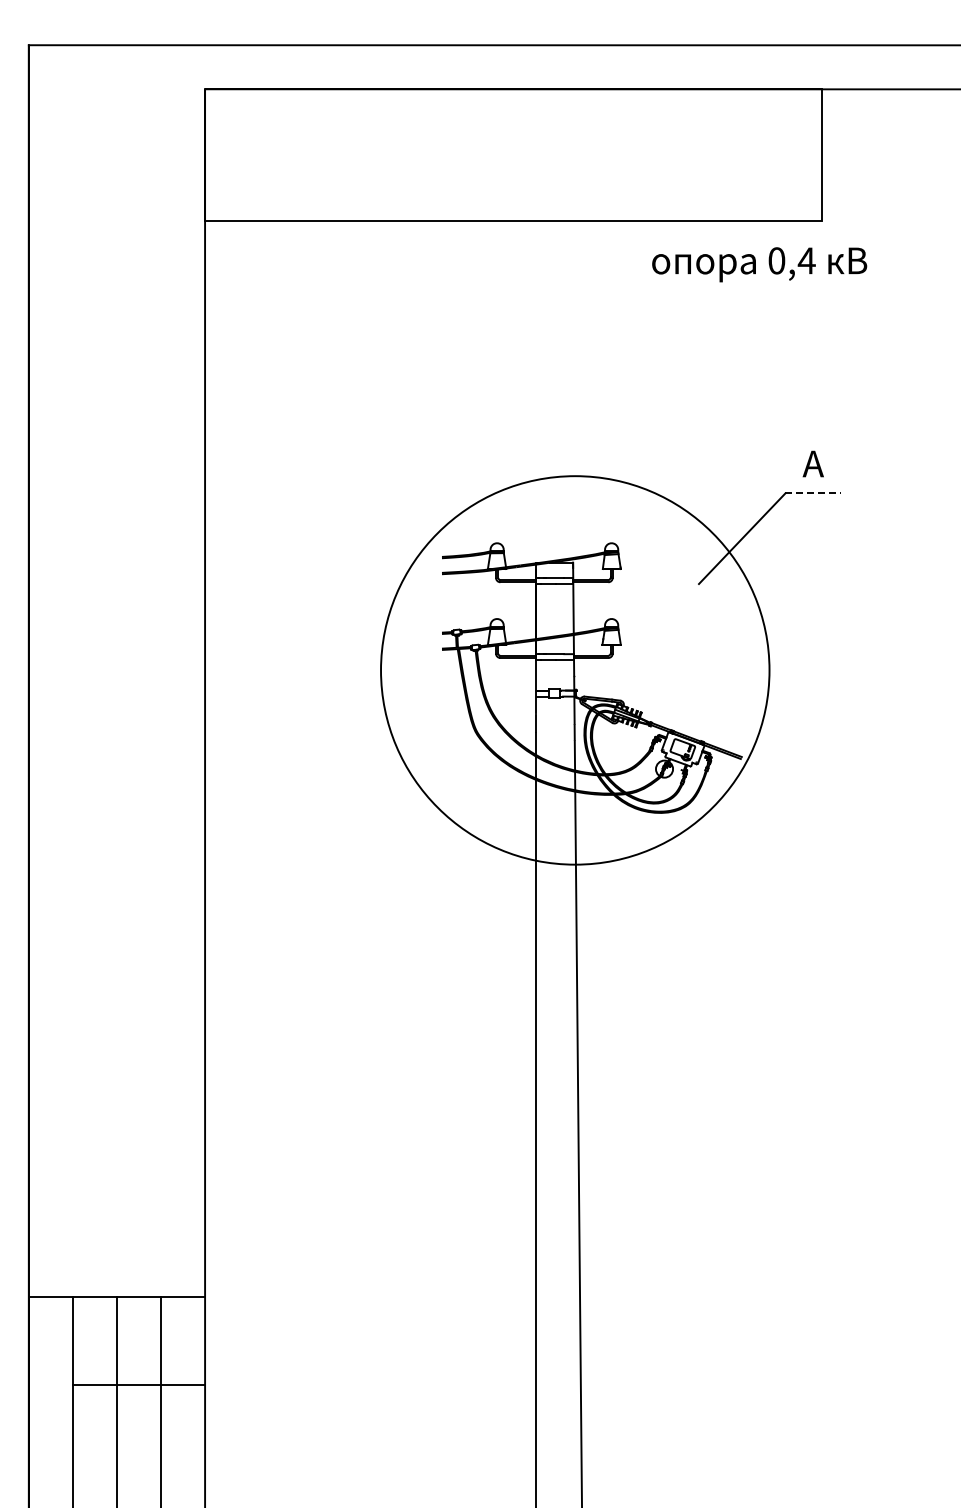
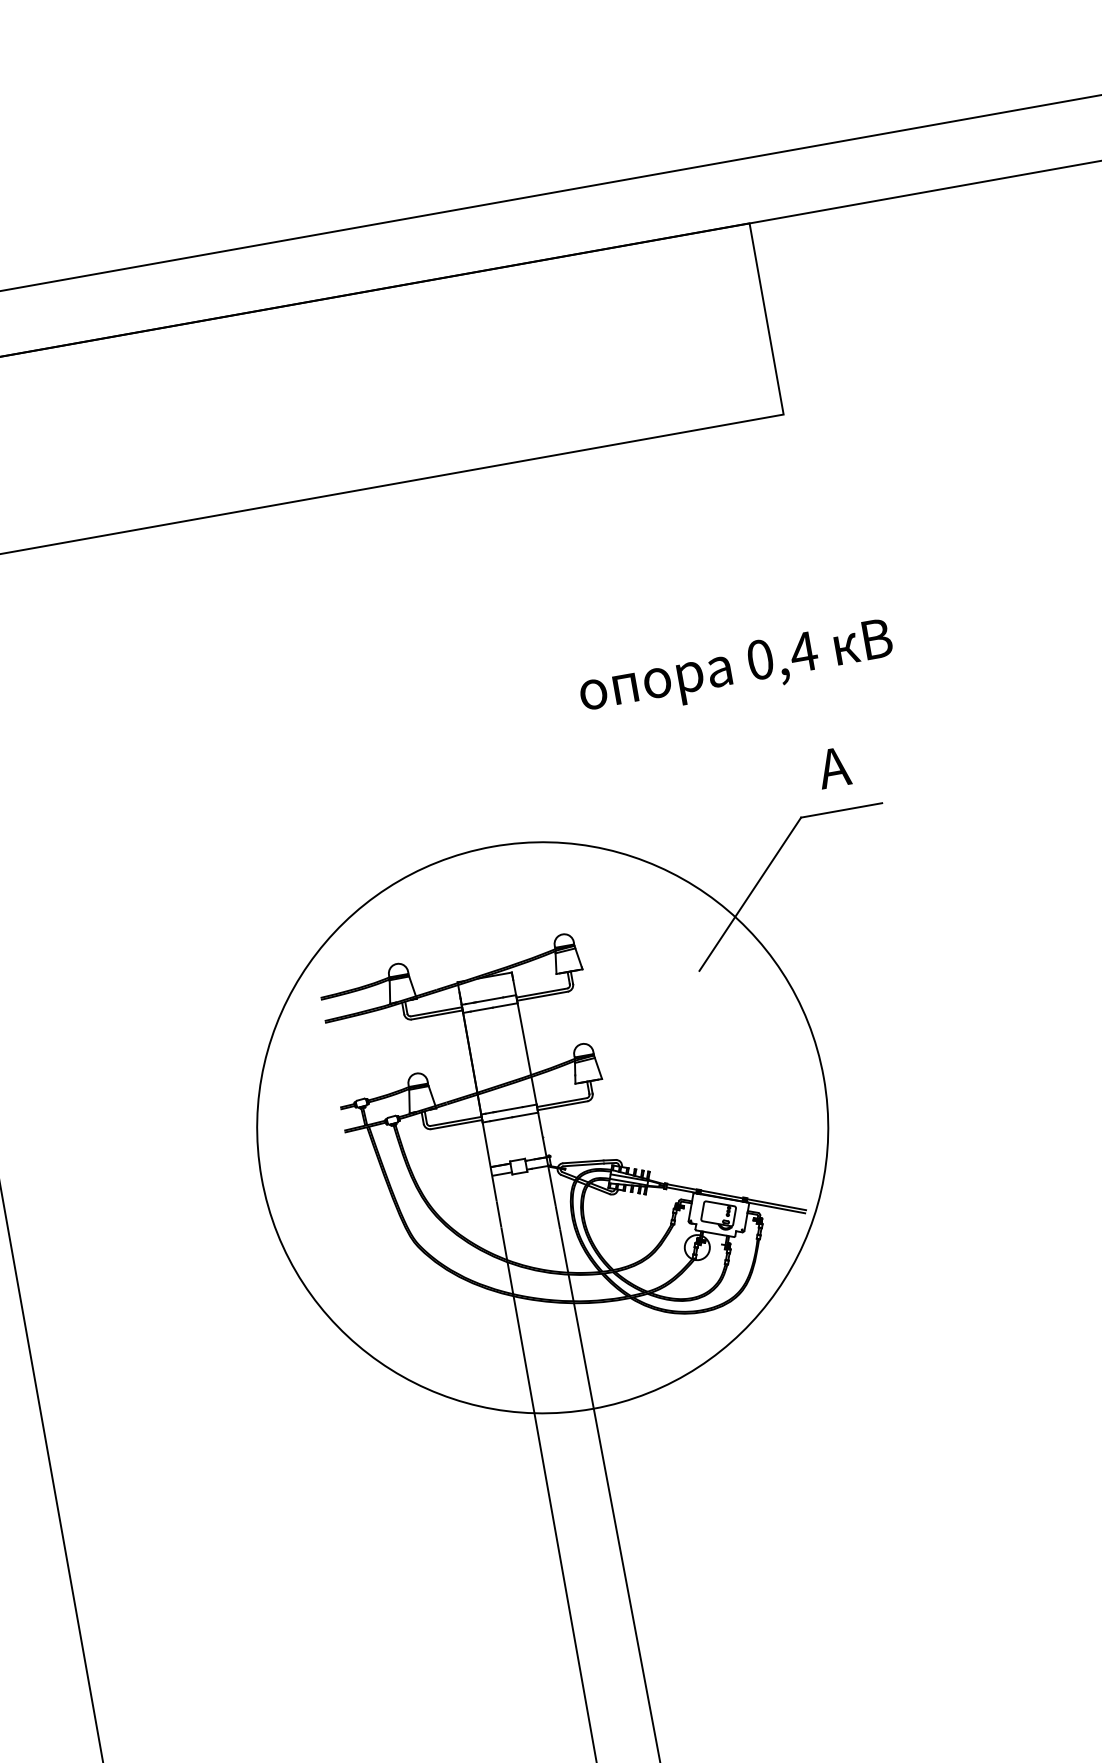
text: (759, 264) -> (736, 669), moved
line: (813, 493) -> (841, 810), dashed -> solid

